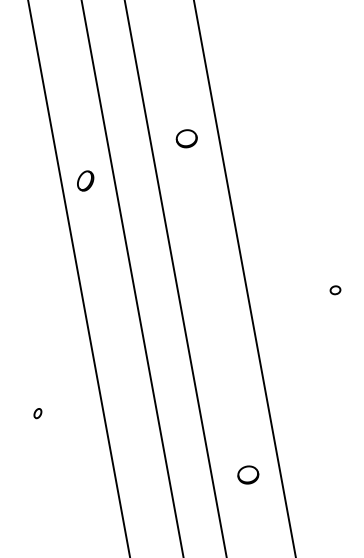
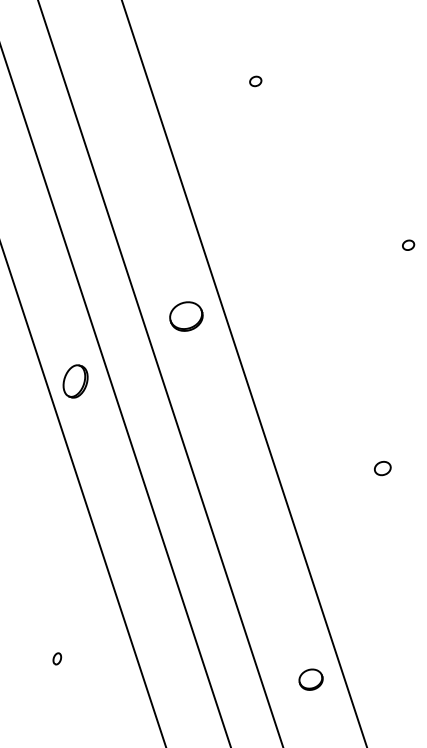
part: (186, 138) -> (185, 316), size x1.4
part: (85, 180) -> (75, 381), size x1.4
part: (335, 290) -> (382, 468), size x1.4
part: (247, 474) -> (310, 679), moved

